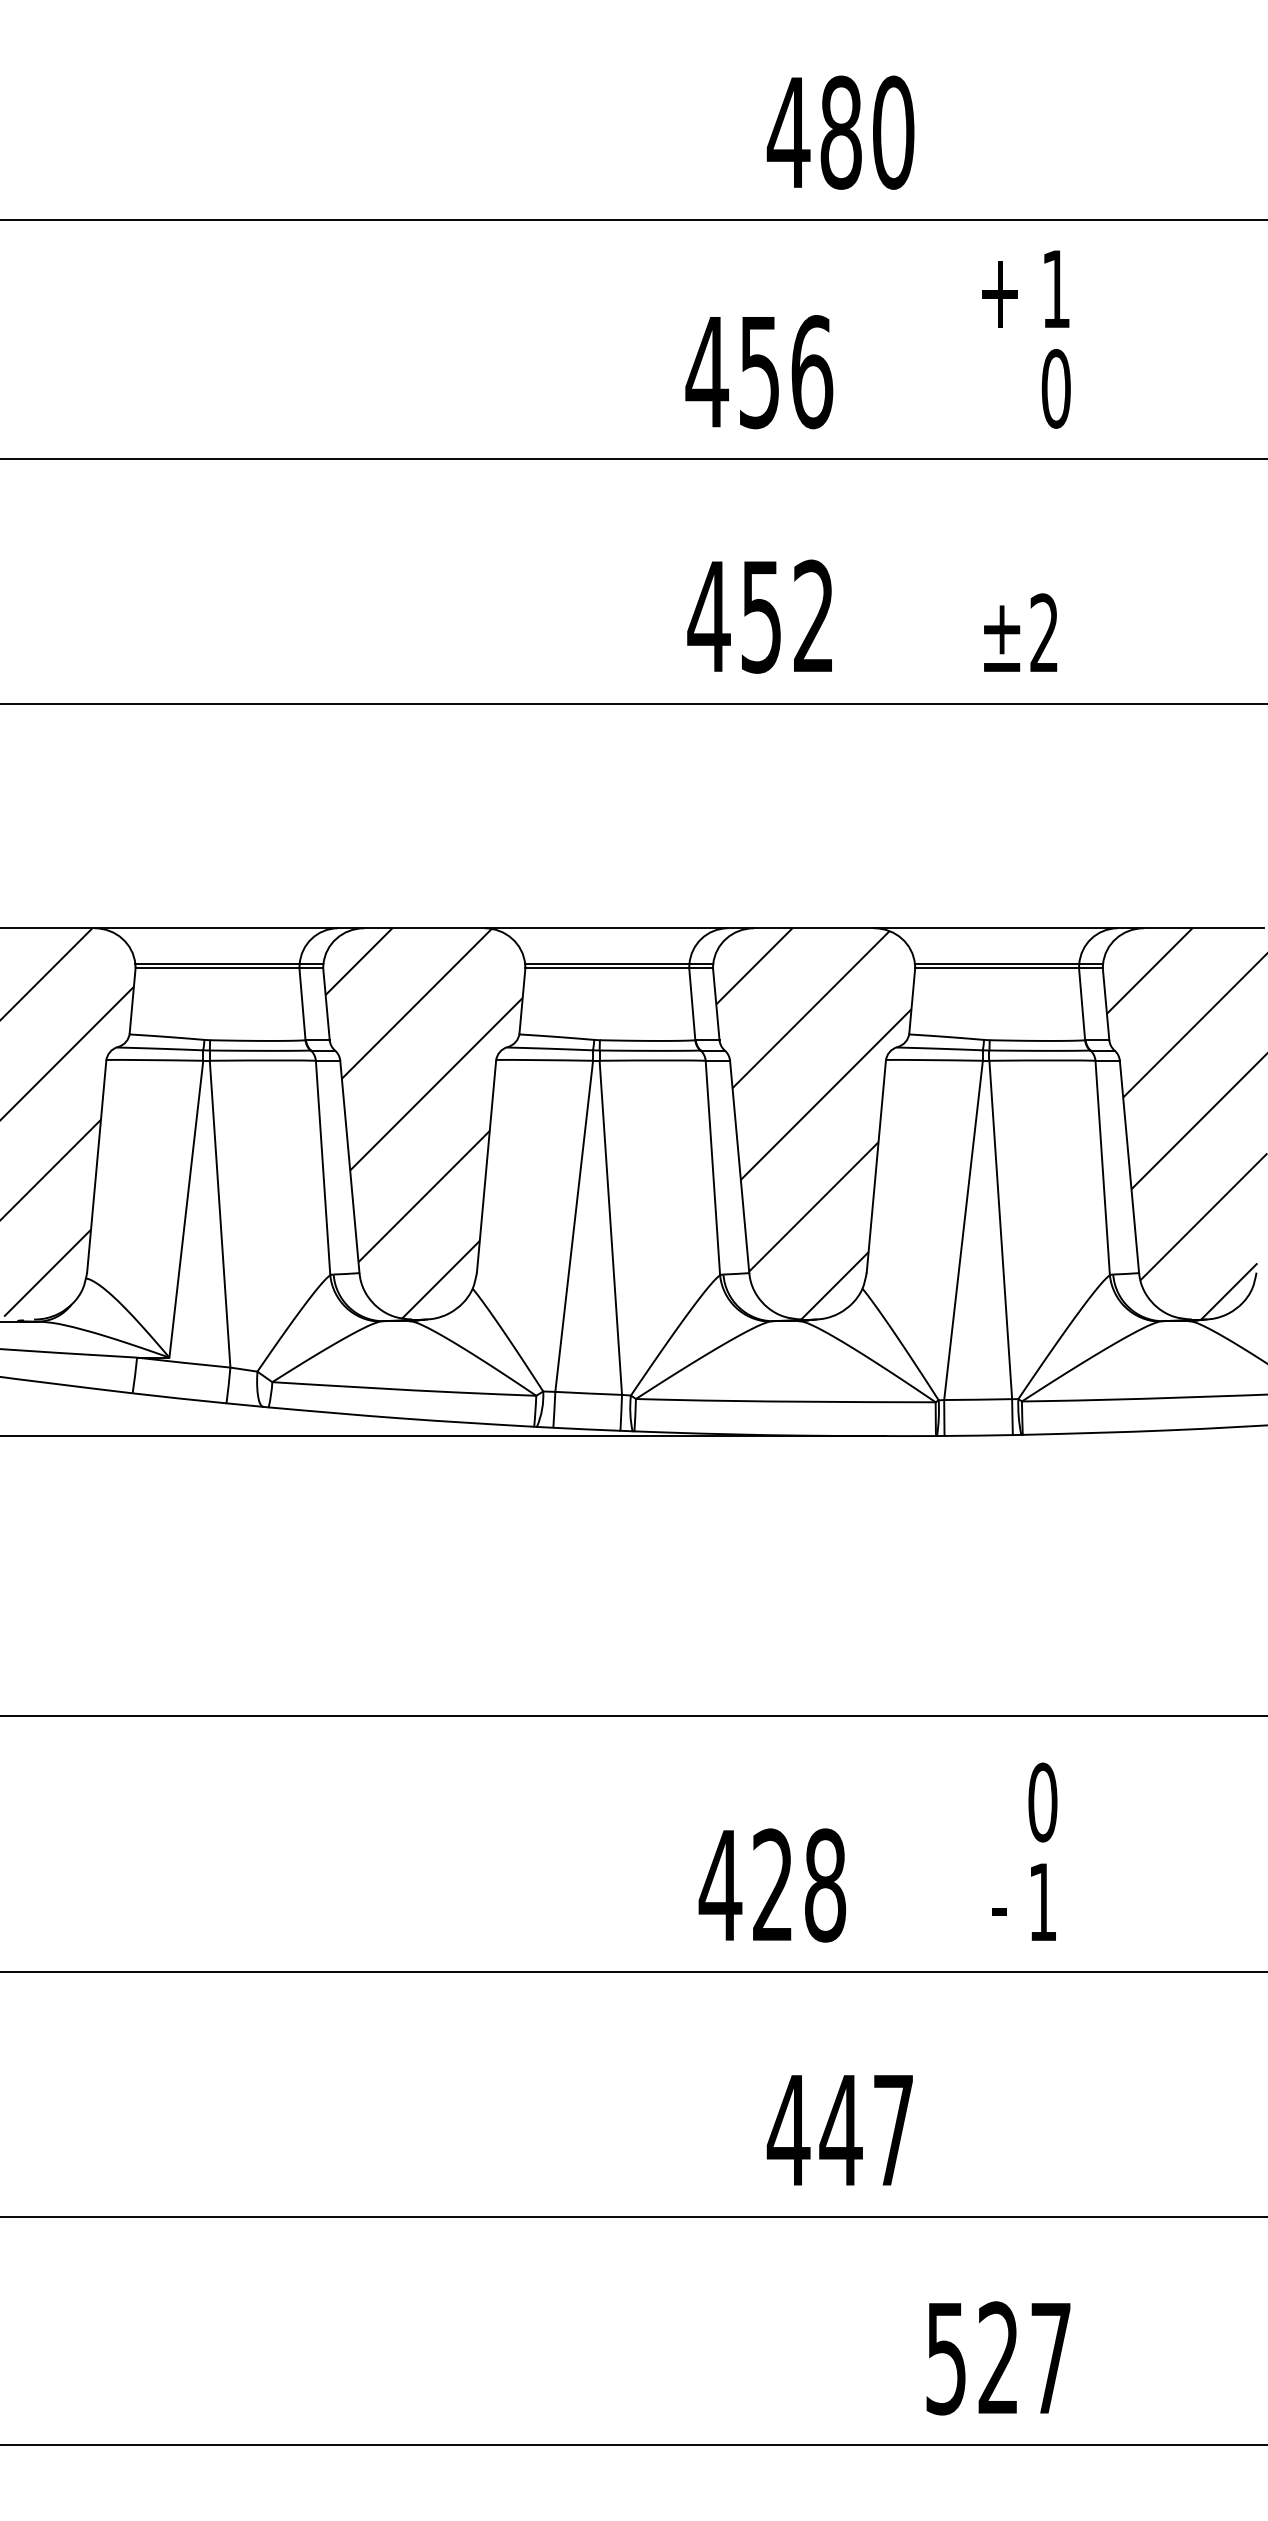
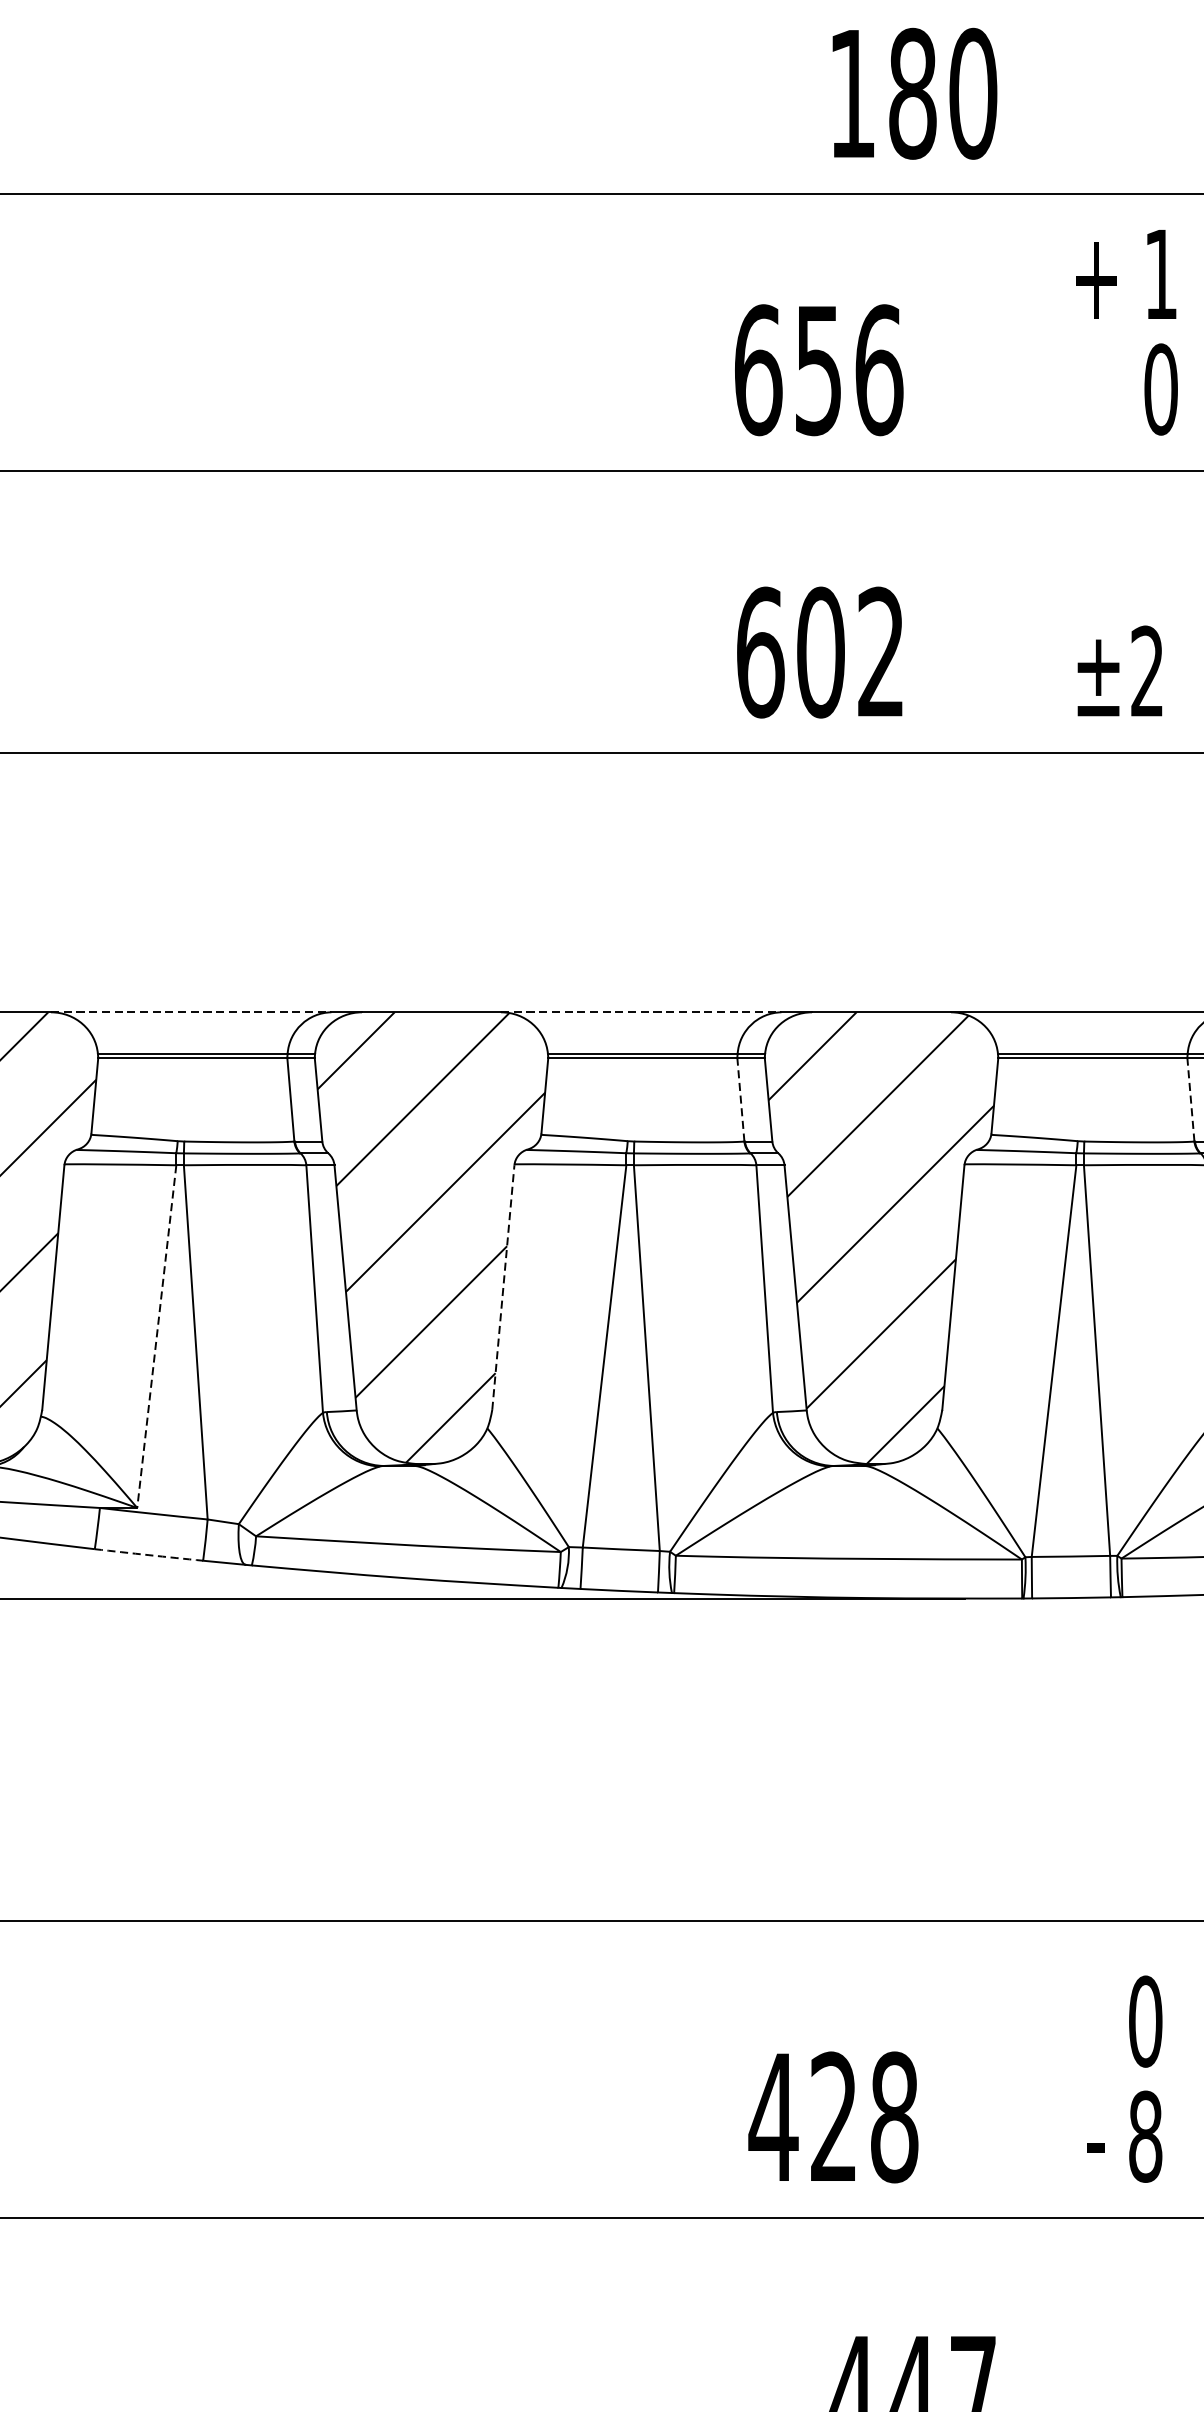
text: (788, 132) -> (851, 93), 480 -> 180
text: (707, 372) -> (758, 370), 456 -> 656
text: (734, 616) -> (789, 652), 452 -> 602
line: (216, 928) -> (191, 1012), solid -> dashed
line: (606, 928) -> (641, 1012), solid -> dashed
line: (692, 1003) -> (741, 1099), solid -> dashed
line: (1082, 1003) -> (1191, 1099), solid -> dashed
line: (486, 1166) -> (503, 1287), solid -> dashed
line: (186, 1209) -> (156, 1336), solid -> dashed
arc: (179, 1398) -> (148, 1555), solid -> dashed
text: (1042, 1902) -> (1145, 2137), 1 -> 8

